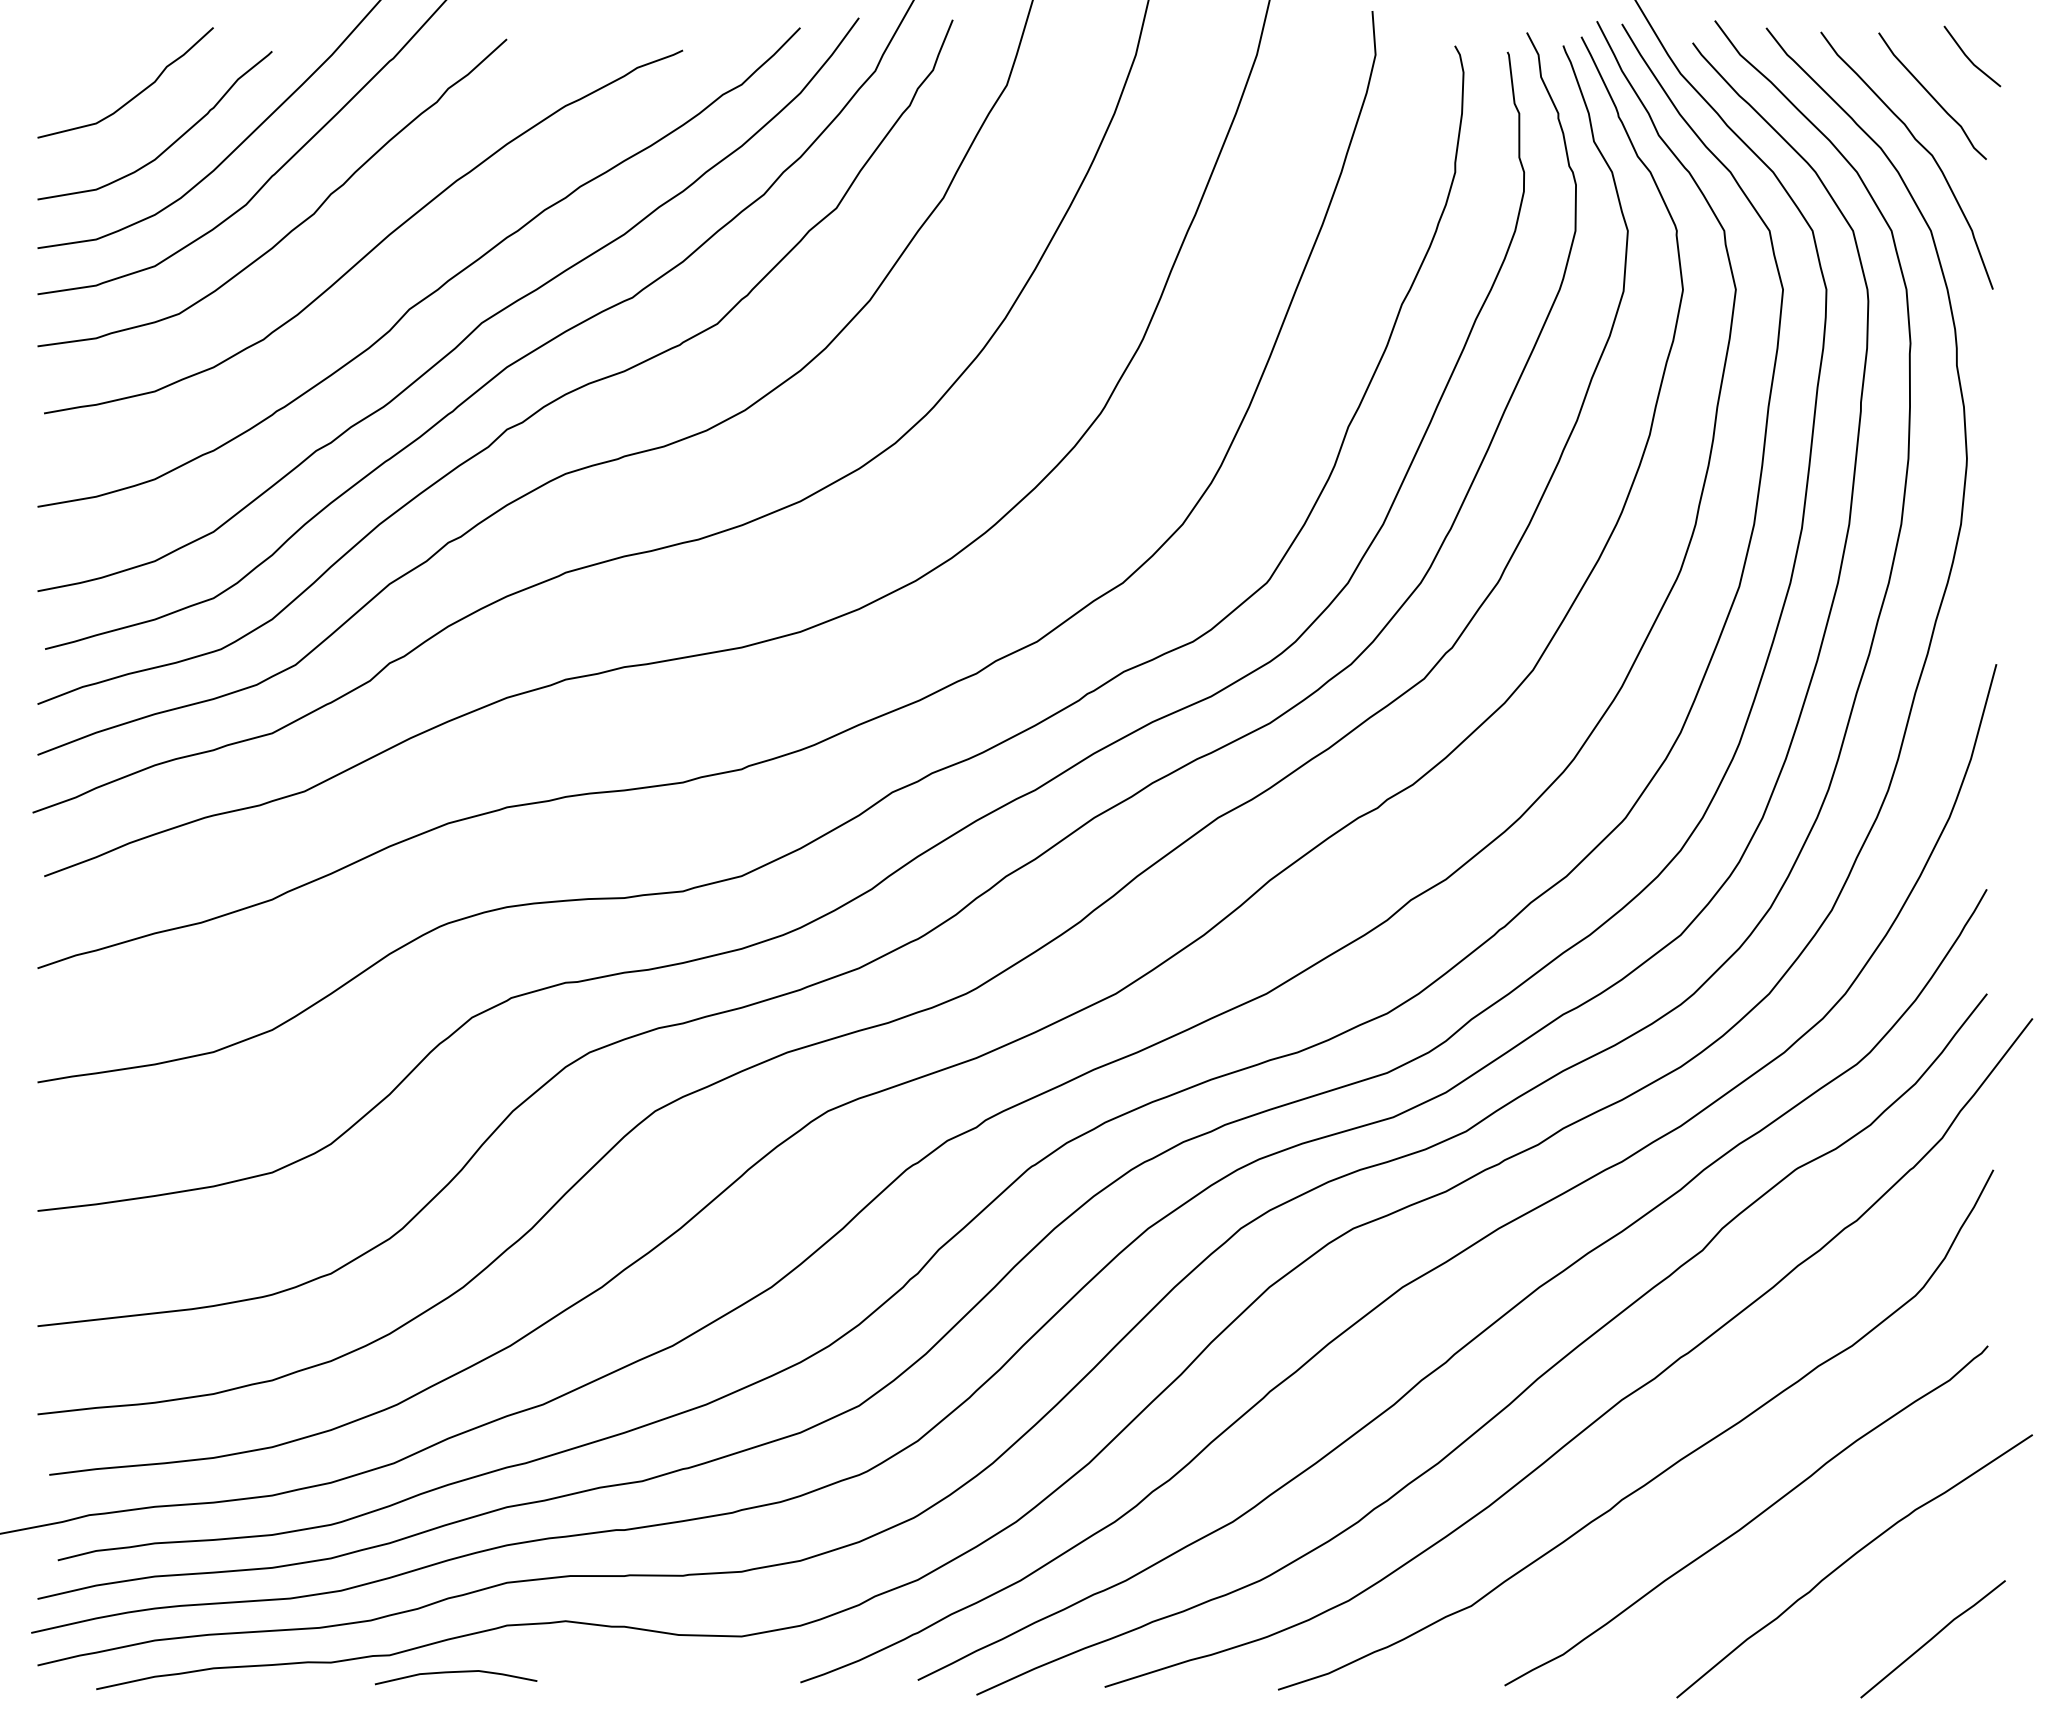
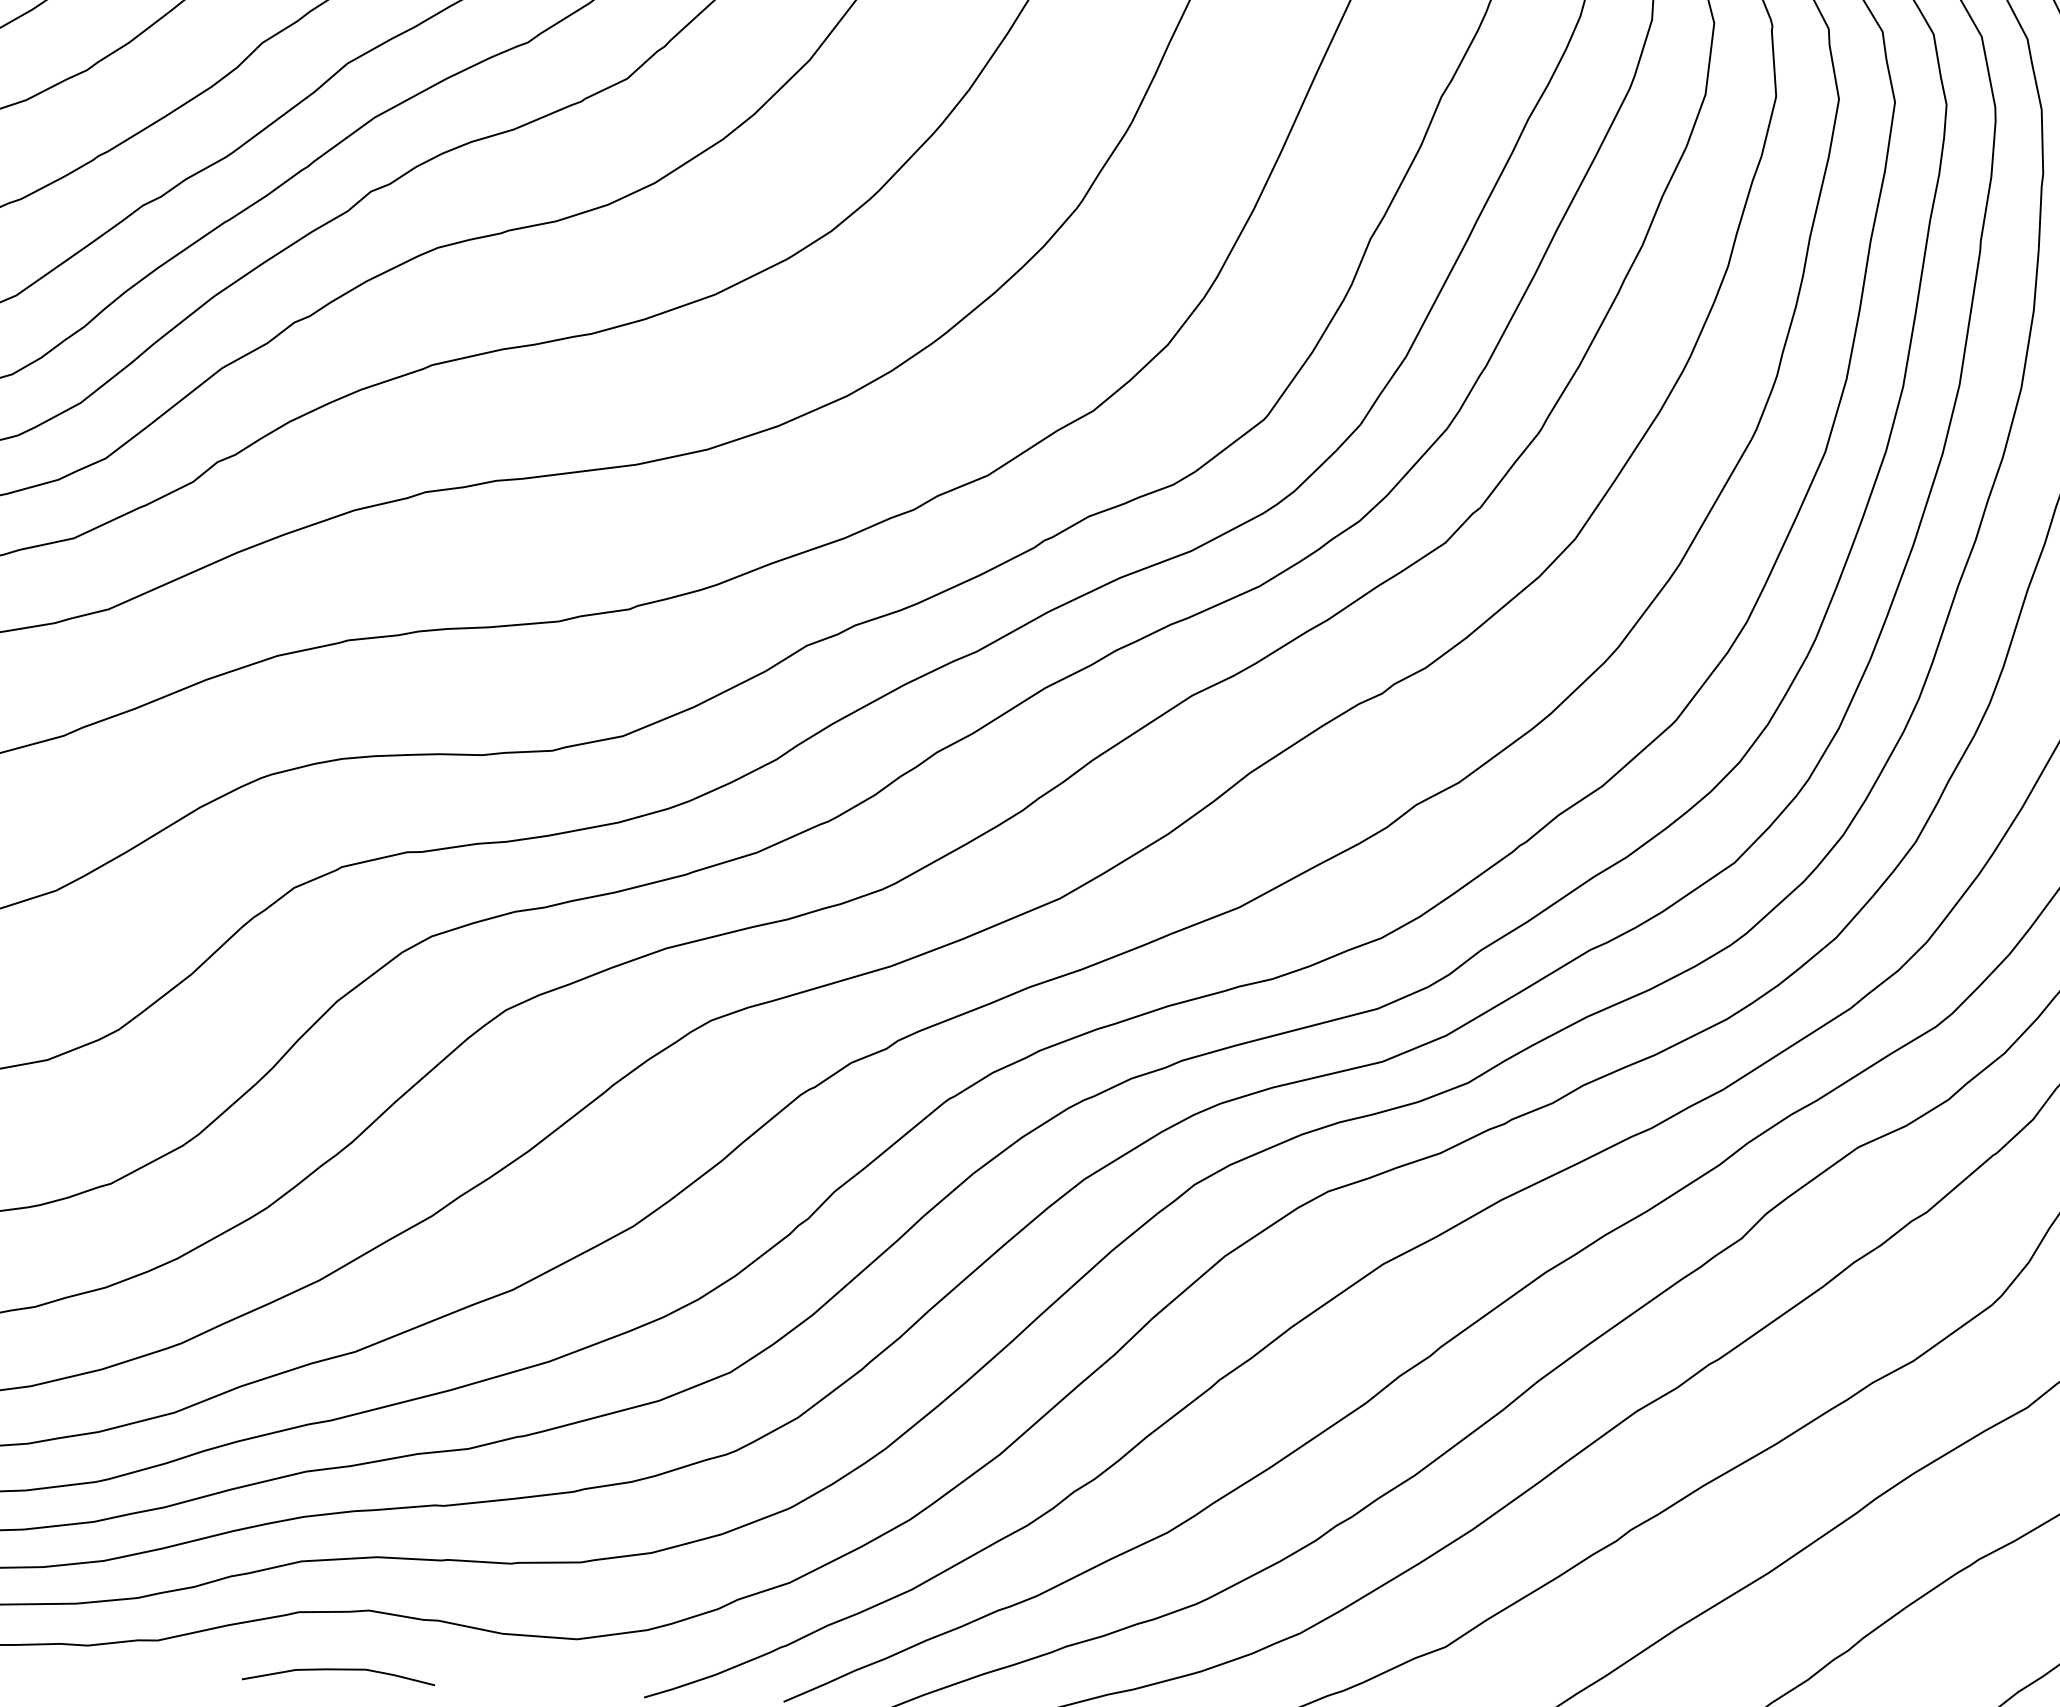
curve: (455, 1672) -> (338, 1670), moved

